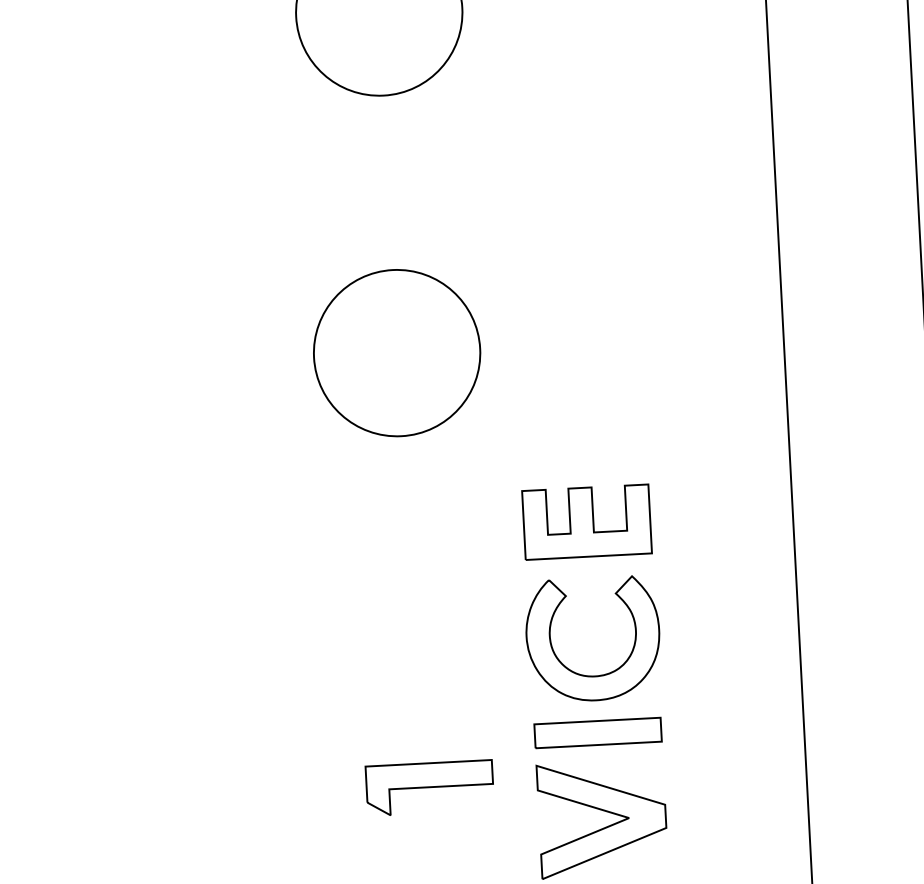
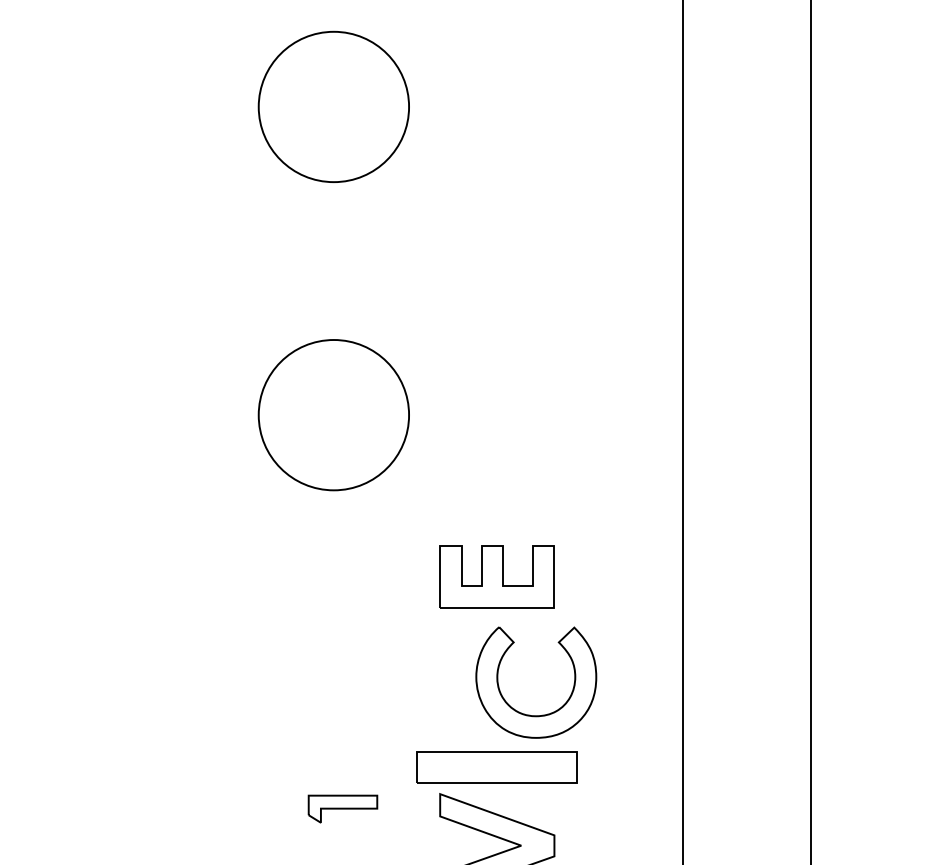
part: (601, 674) -> (542, 714), moved
part: (597, 733) -> (496, 767), size x1.4
part: (429, 787) -> (342, 808), size x0.6

